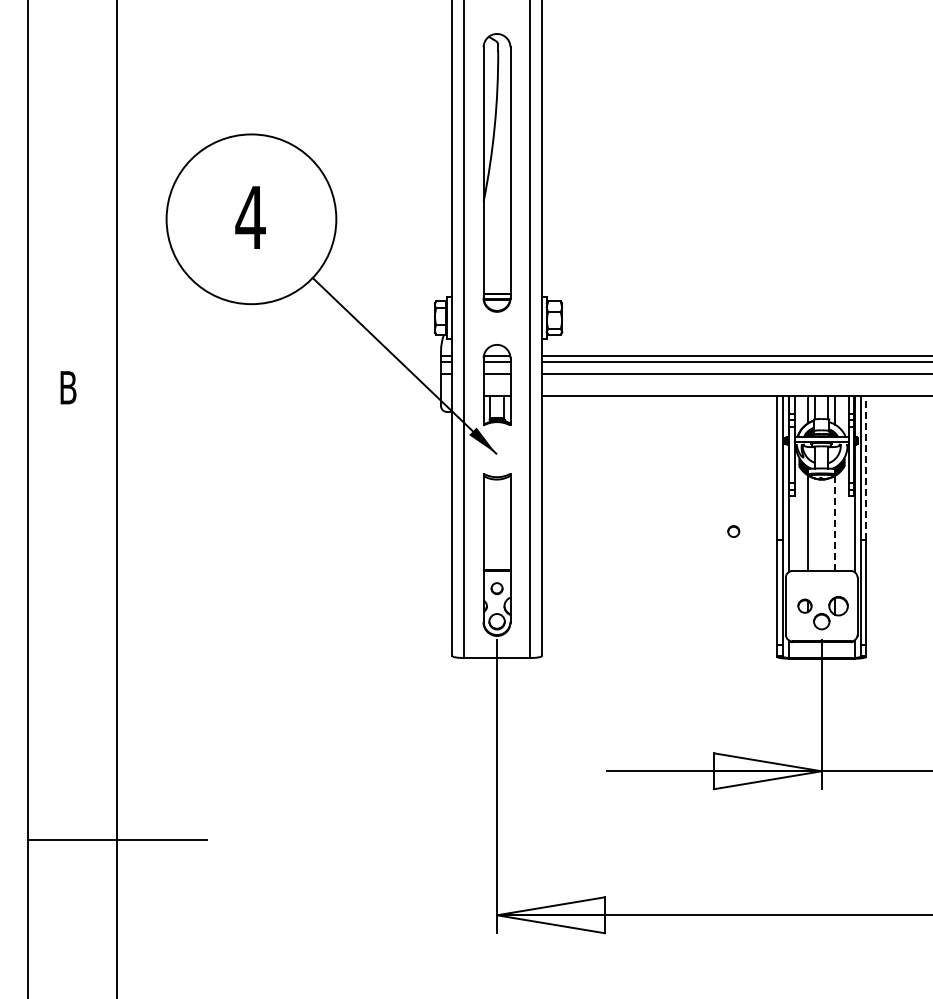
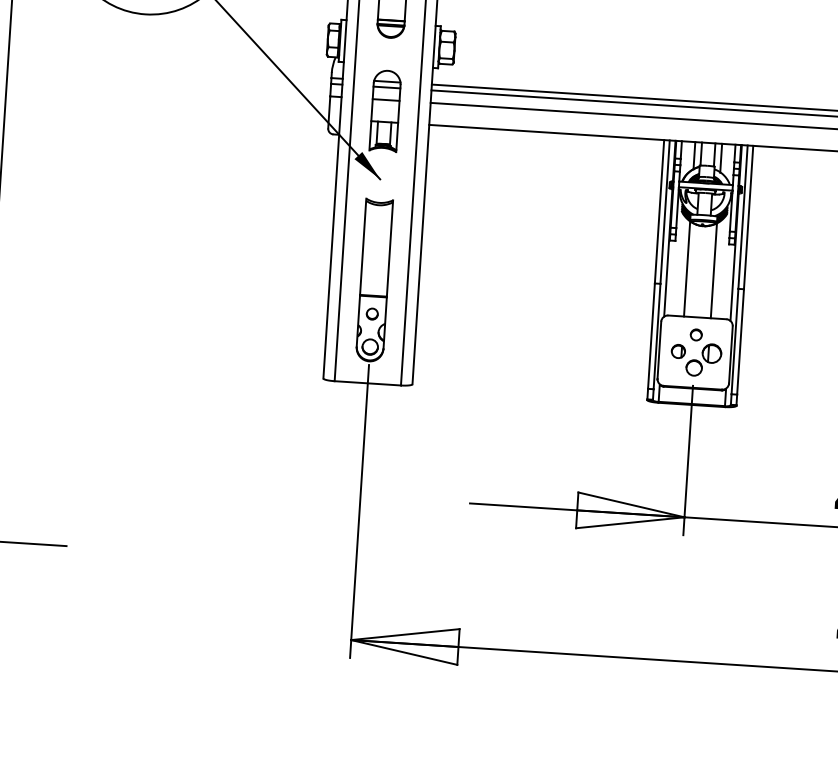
line: (866, 468) -> (748, 218), dashed -> solid
line: (835, 523) -> (714, 270), dashed -> solid
circle: (733, 531) -> (696, 334), moved

